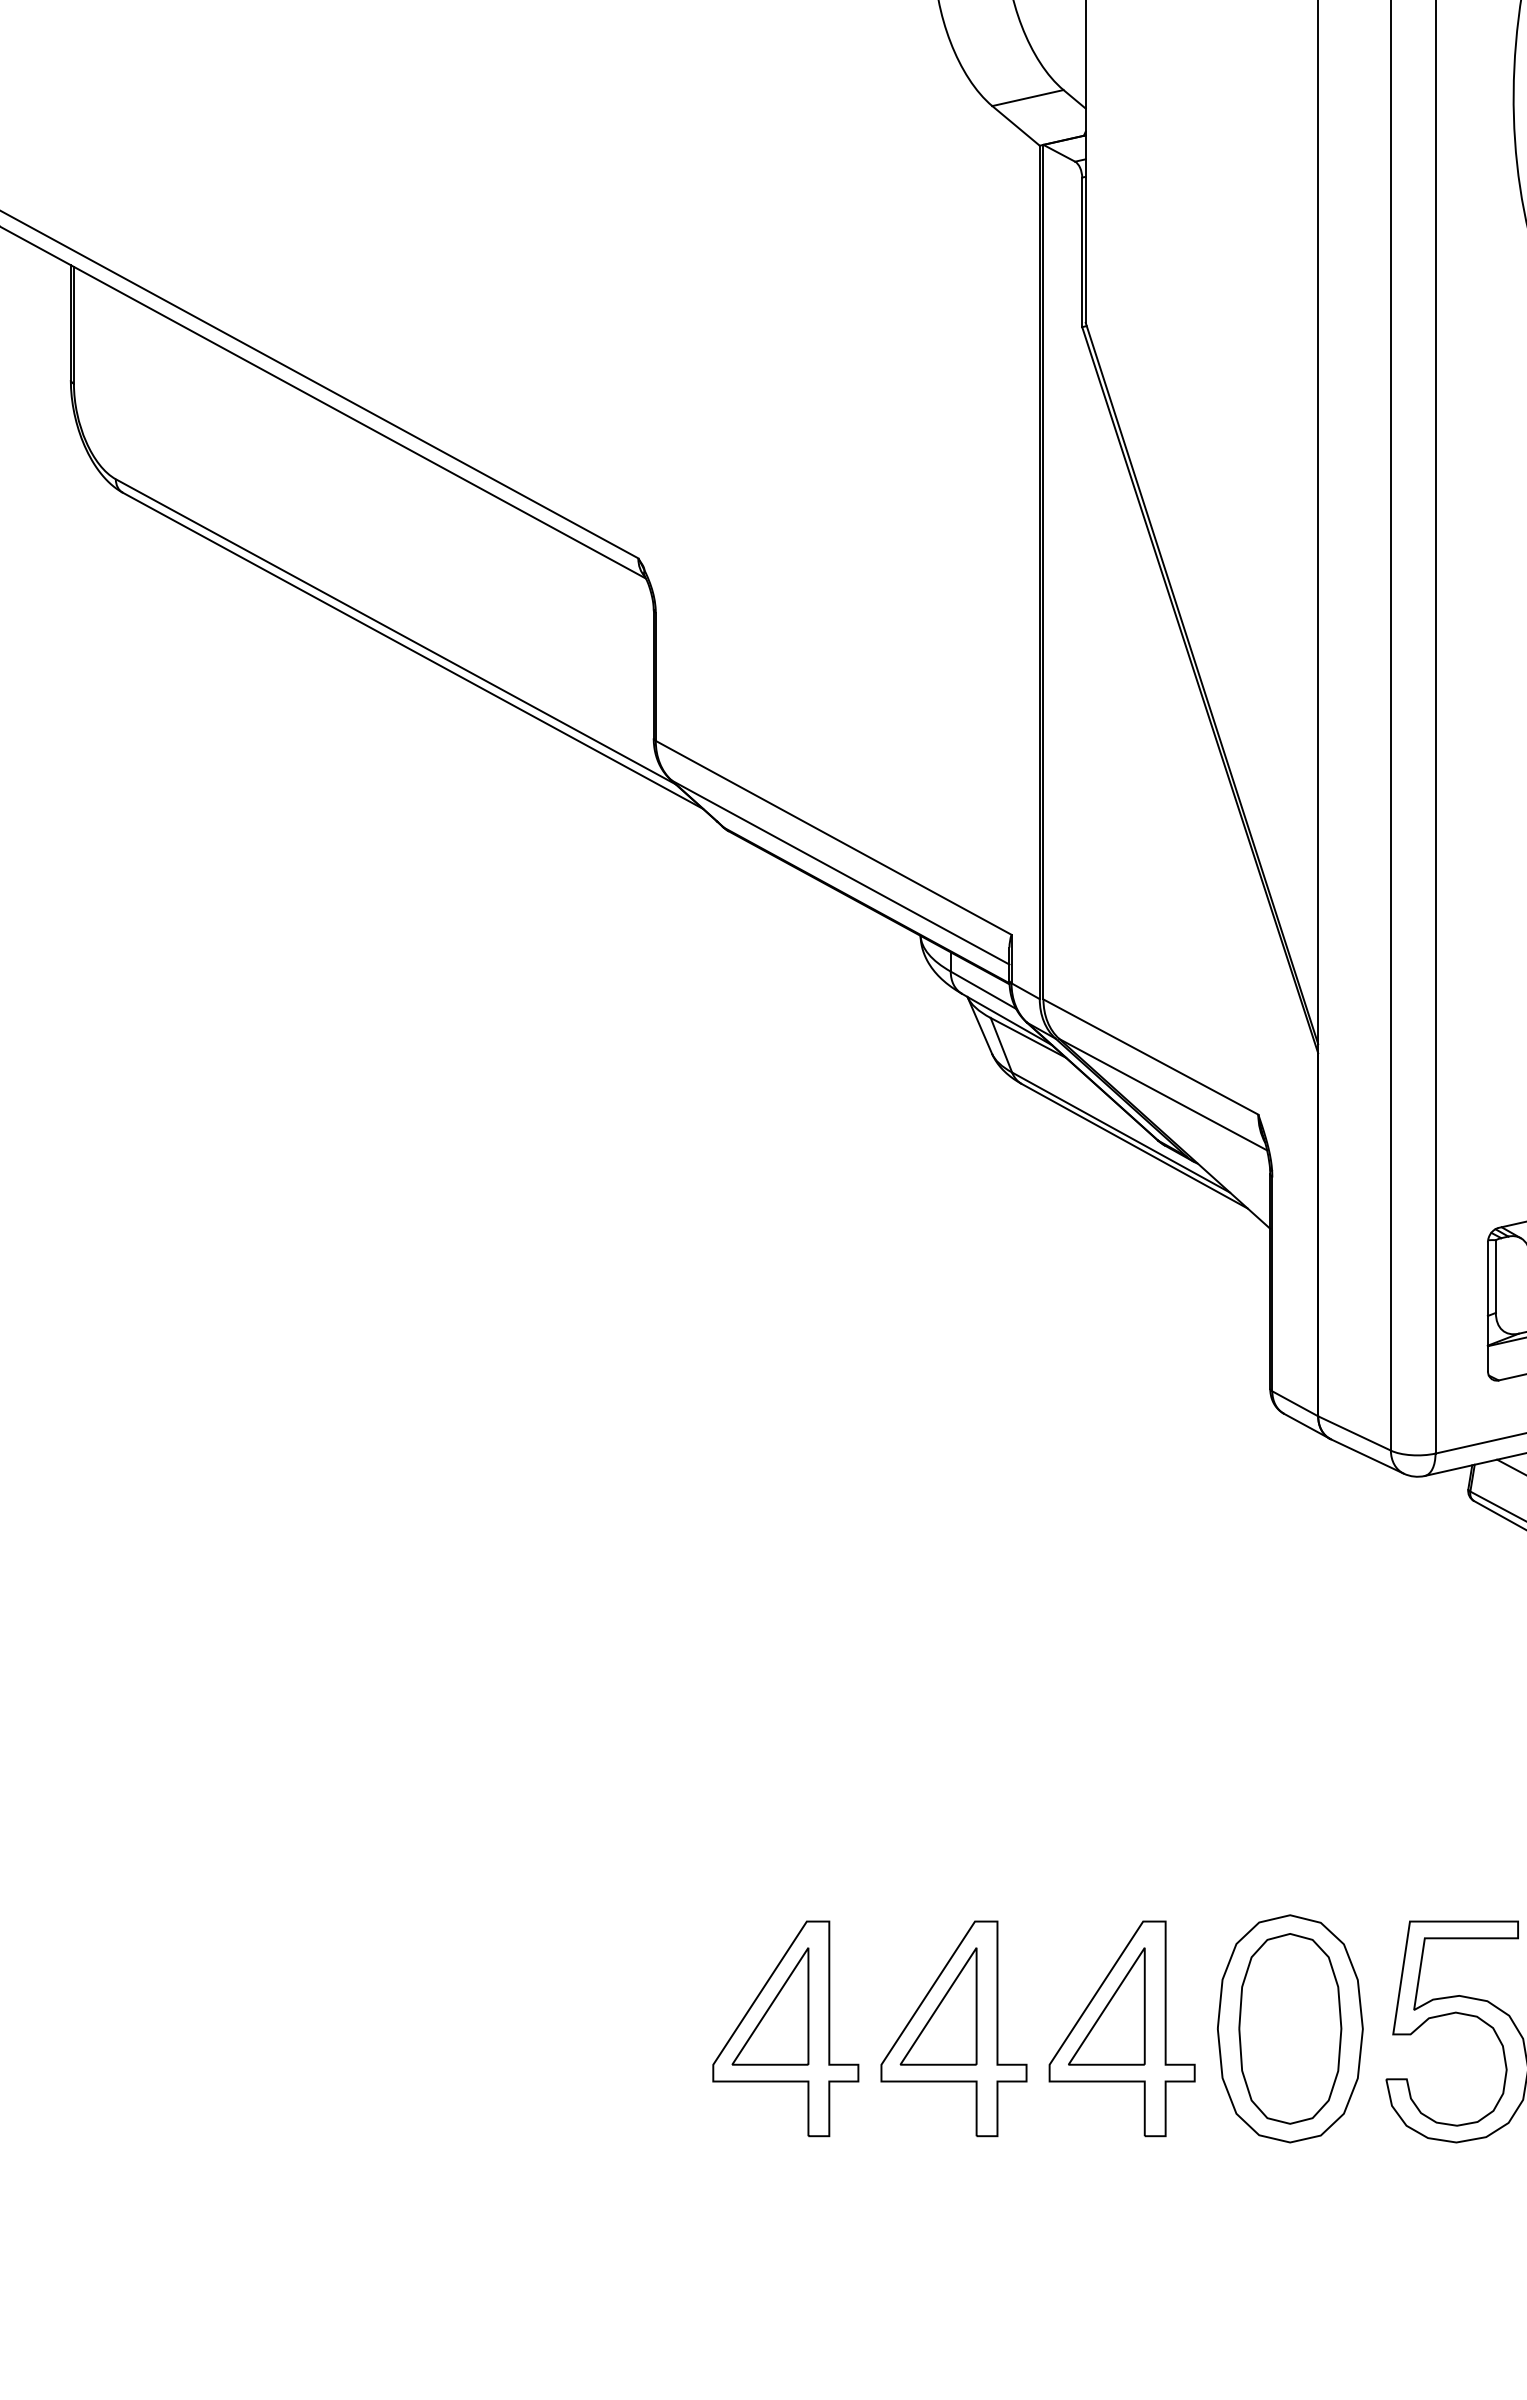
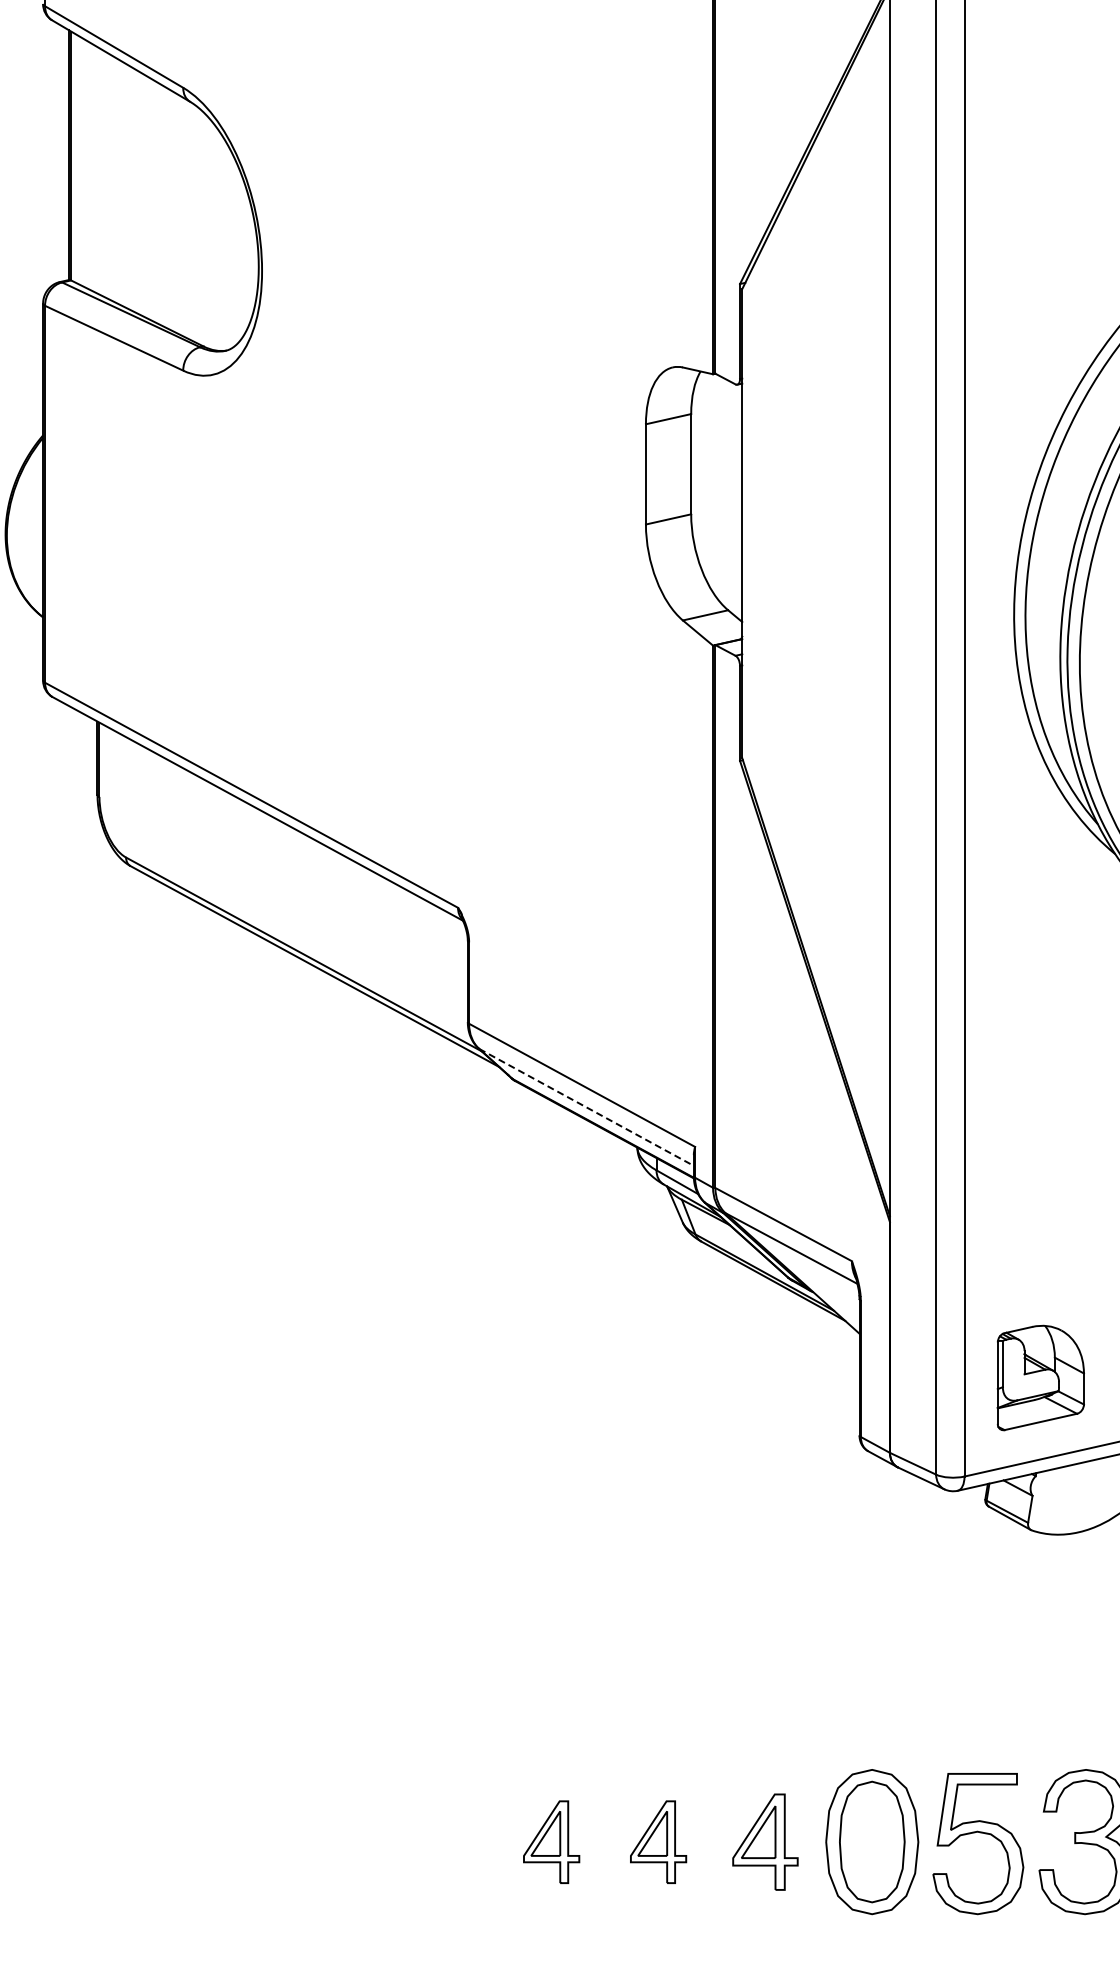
line: (840, 872) -> (586, 1107), solid -> dashed
part: (785, 2029) -> (551, 1842), size x0.6
part: (953, 2029) -> (658, 1842), size x0.6
part: (1122, 2029) -> (765, 1842), size x0.7

